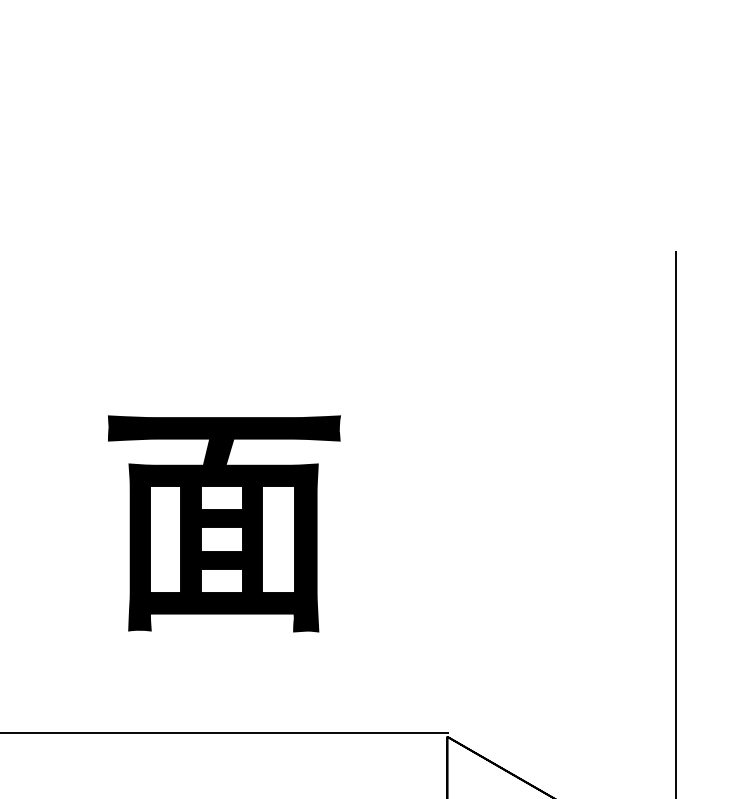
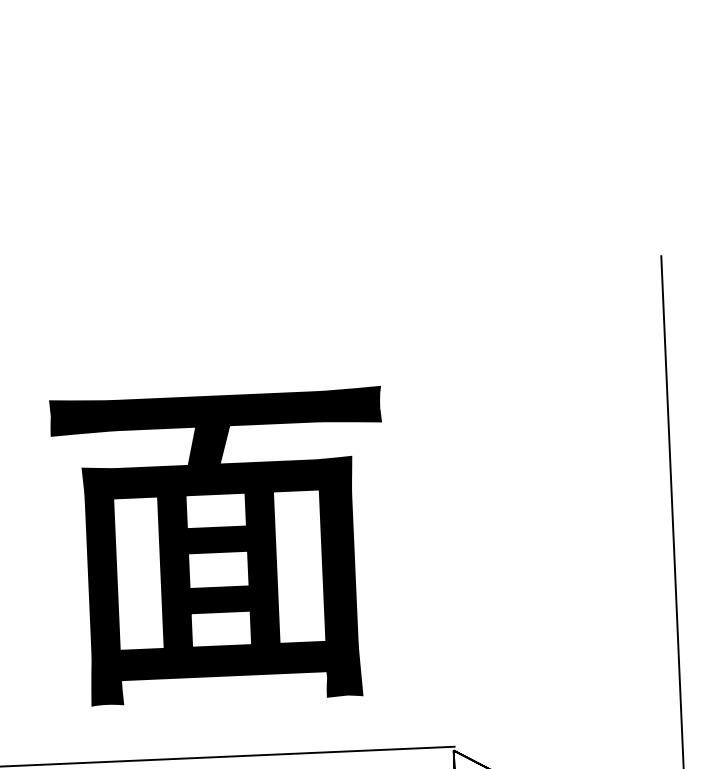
part: (224, 523) -> (221, 547), size x1.43

